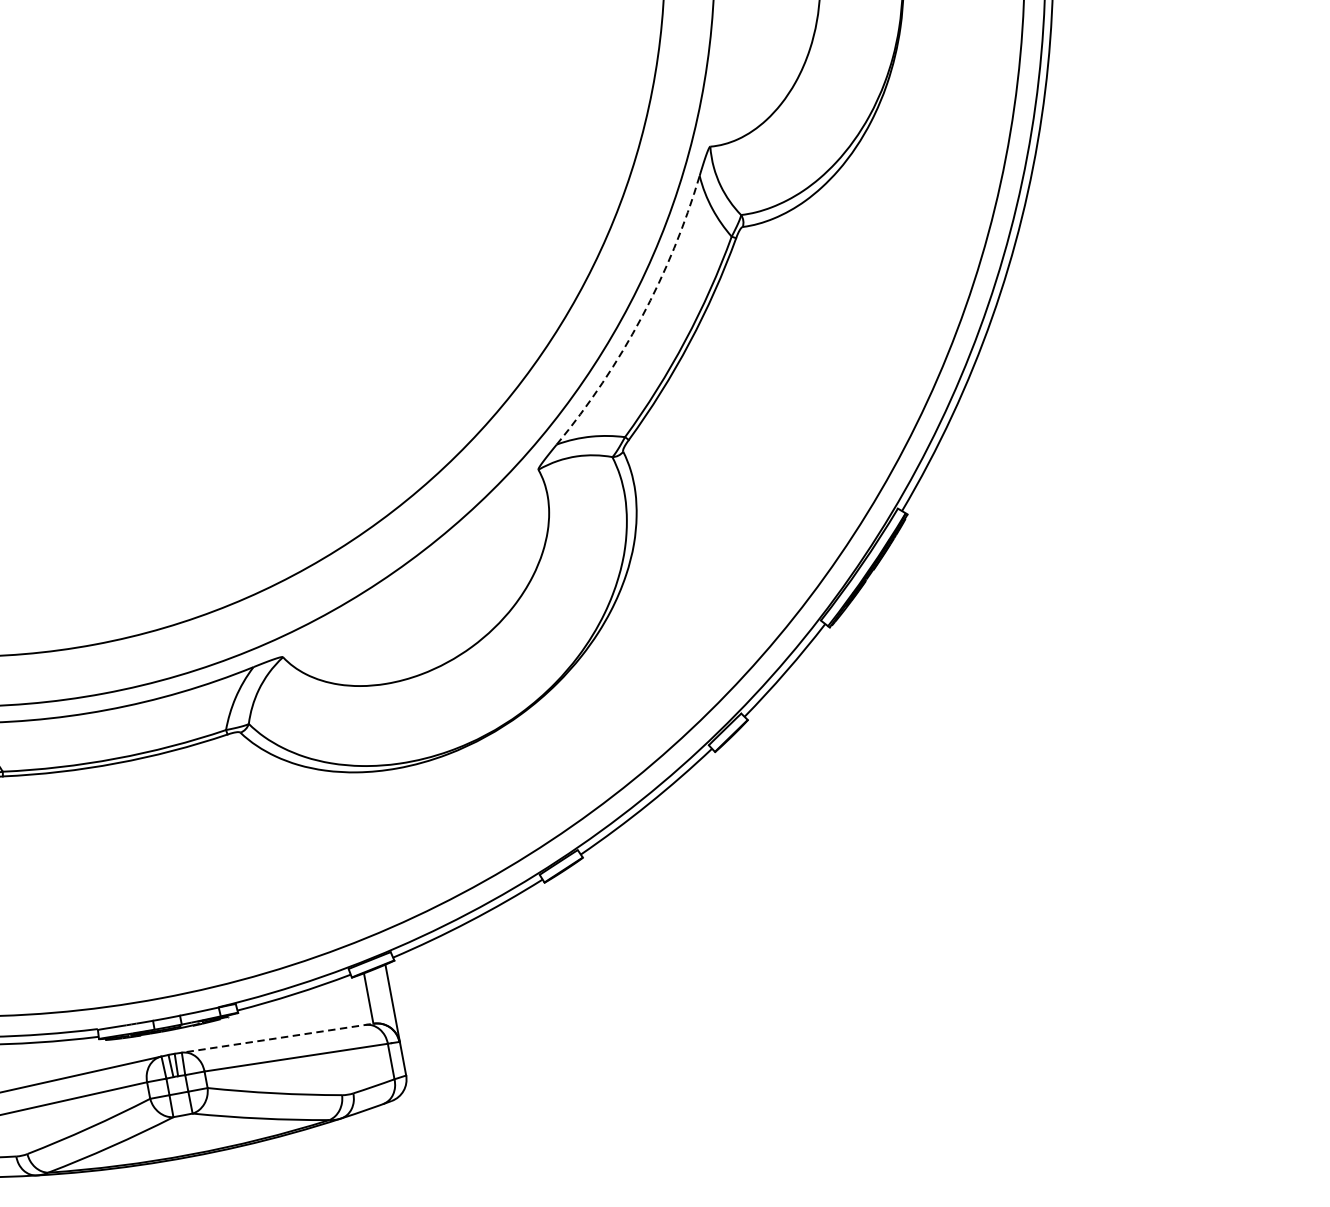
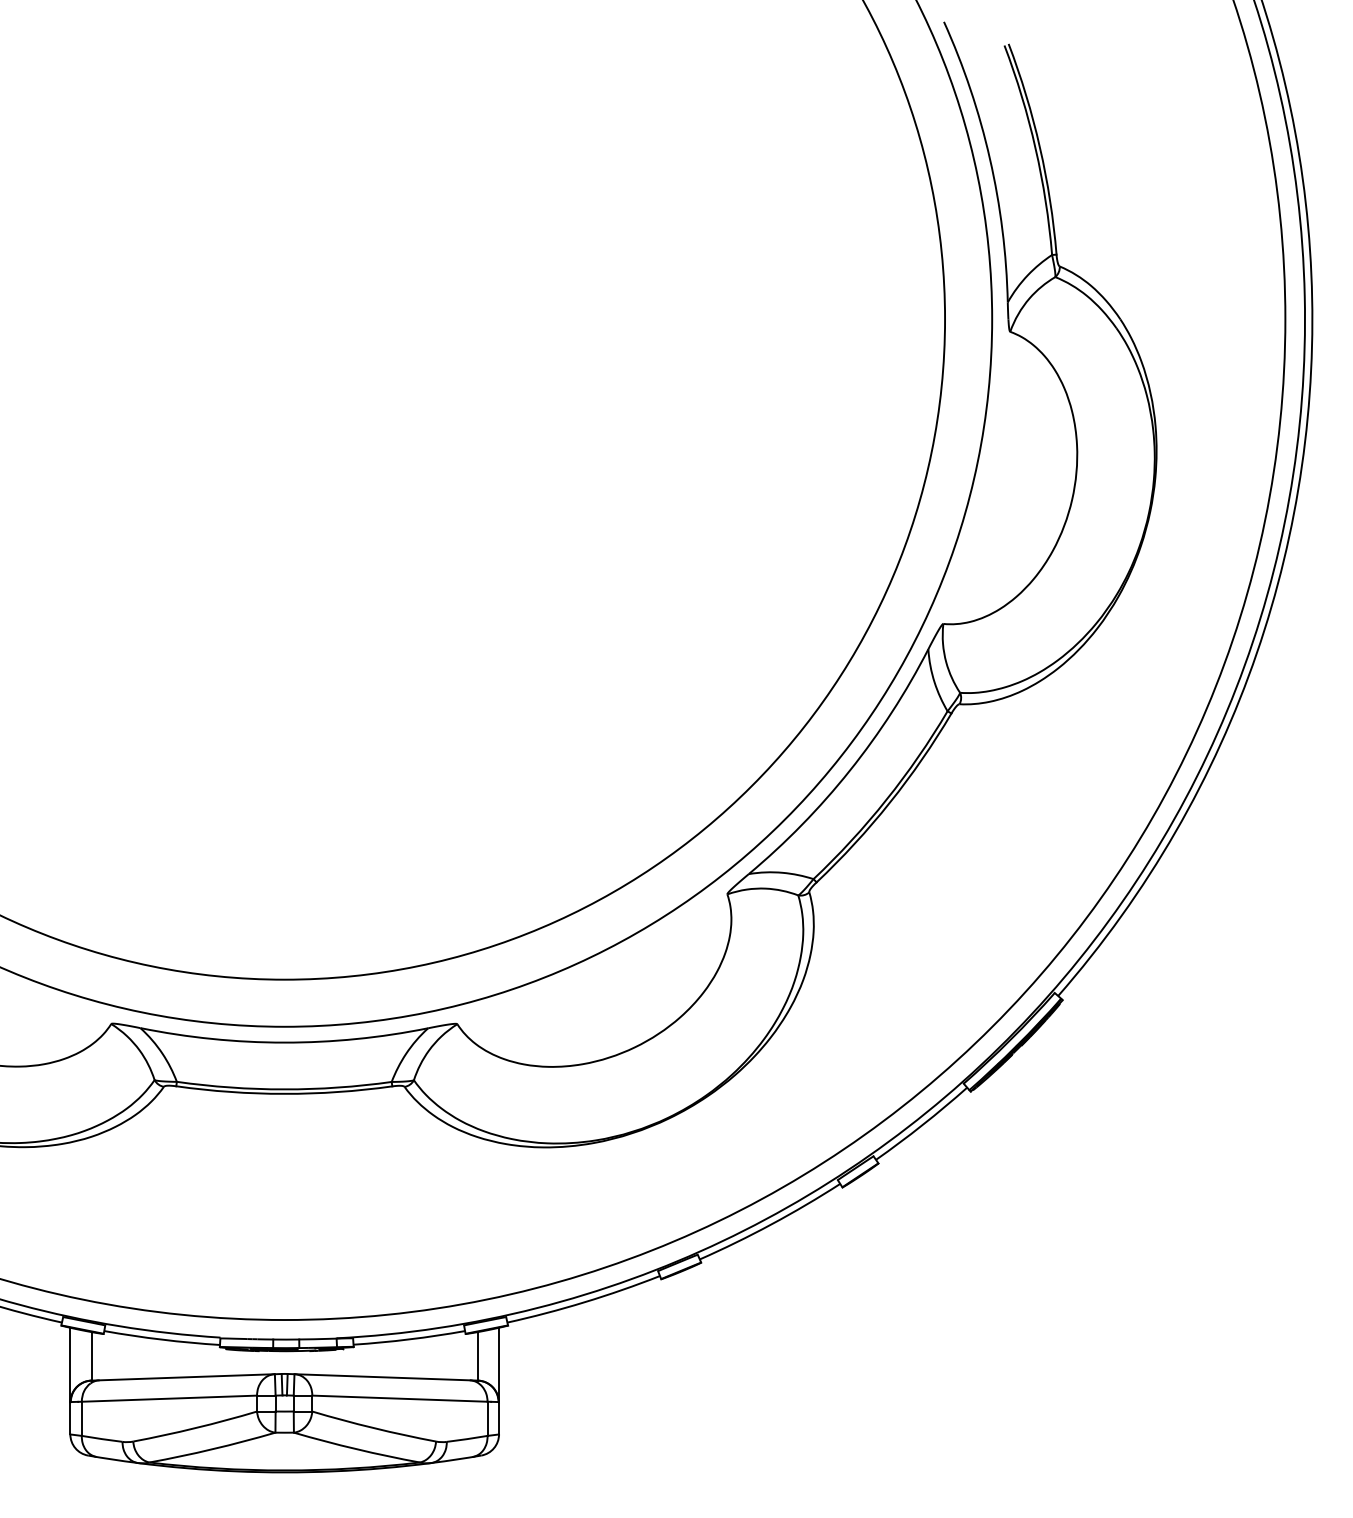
arc: (641, 317) -> (849, 770), dashed -> solid
line: (275, 1038) -> (383, 1377), dashed -> solid

